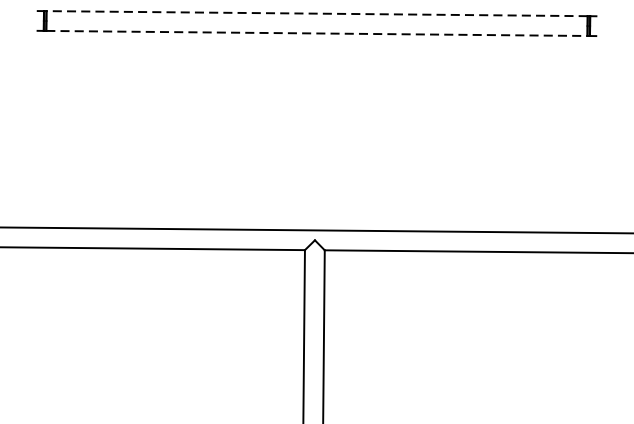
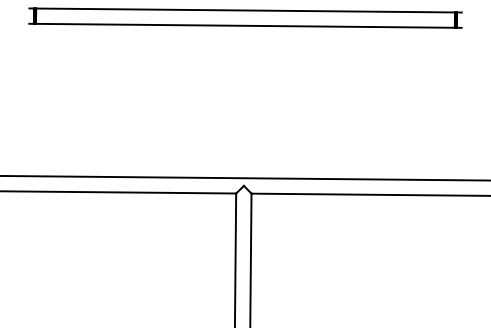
line: (317, 13) -> (245, 10), dashed -> solid
line: (317, 33) -> (245, 25), dashed -> solid

